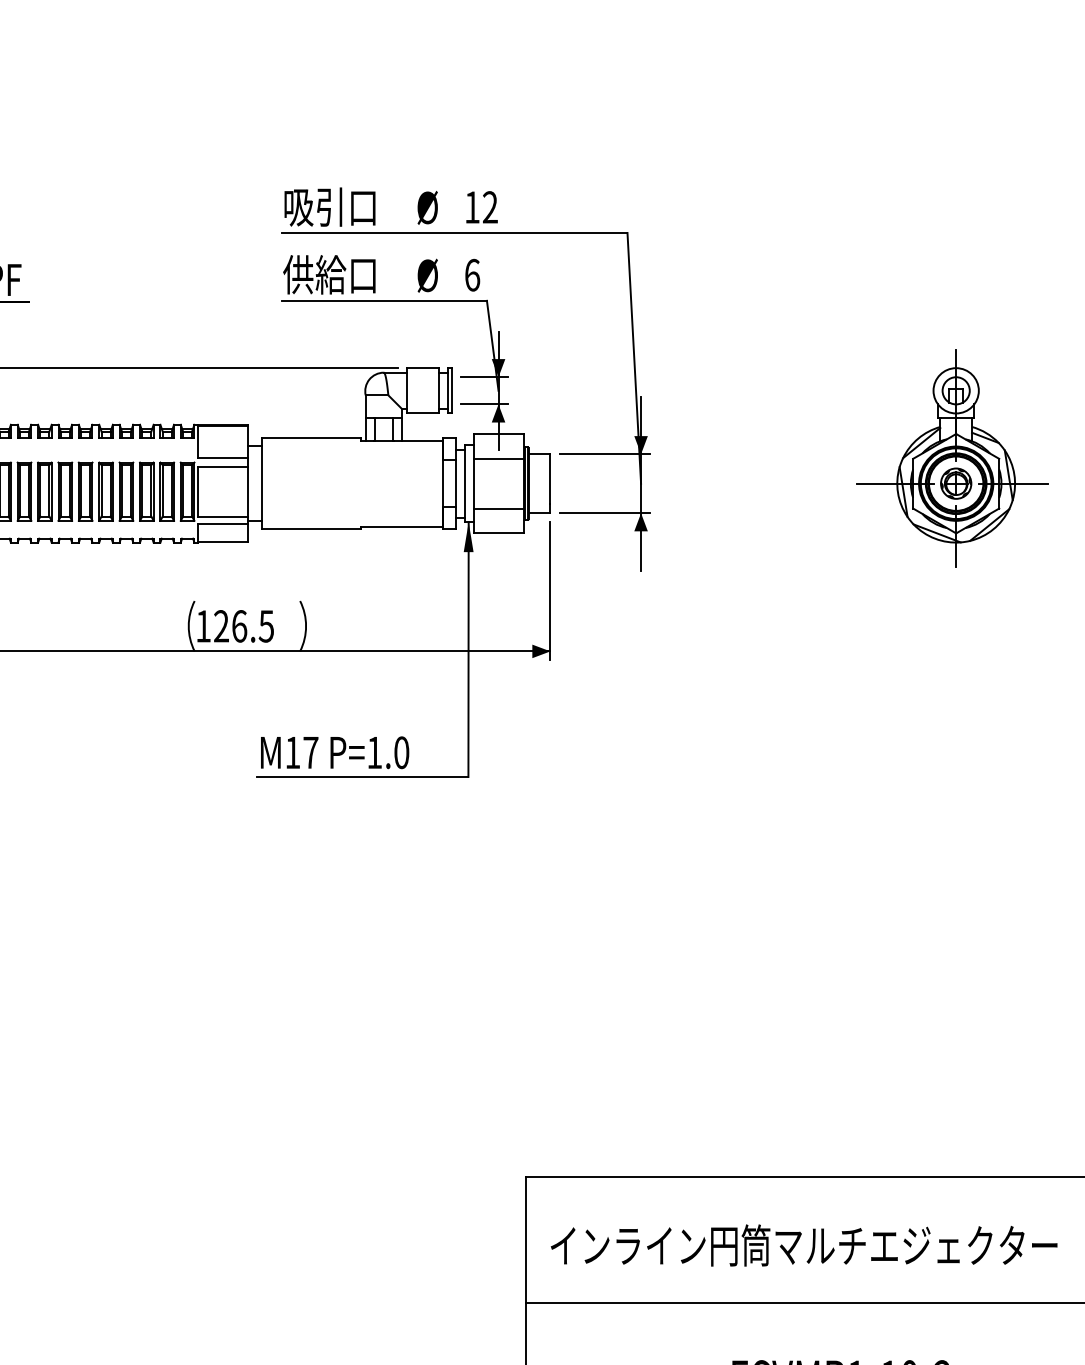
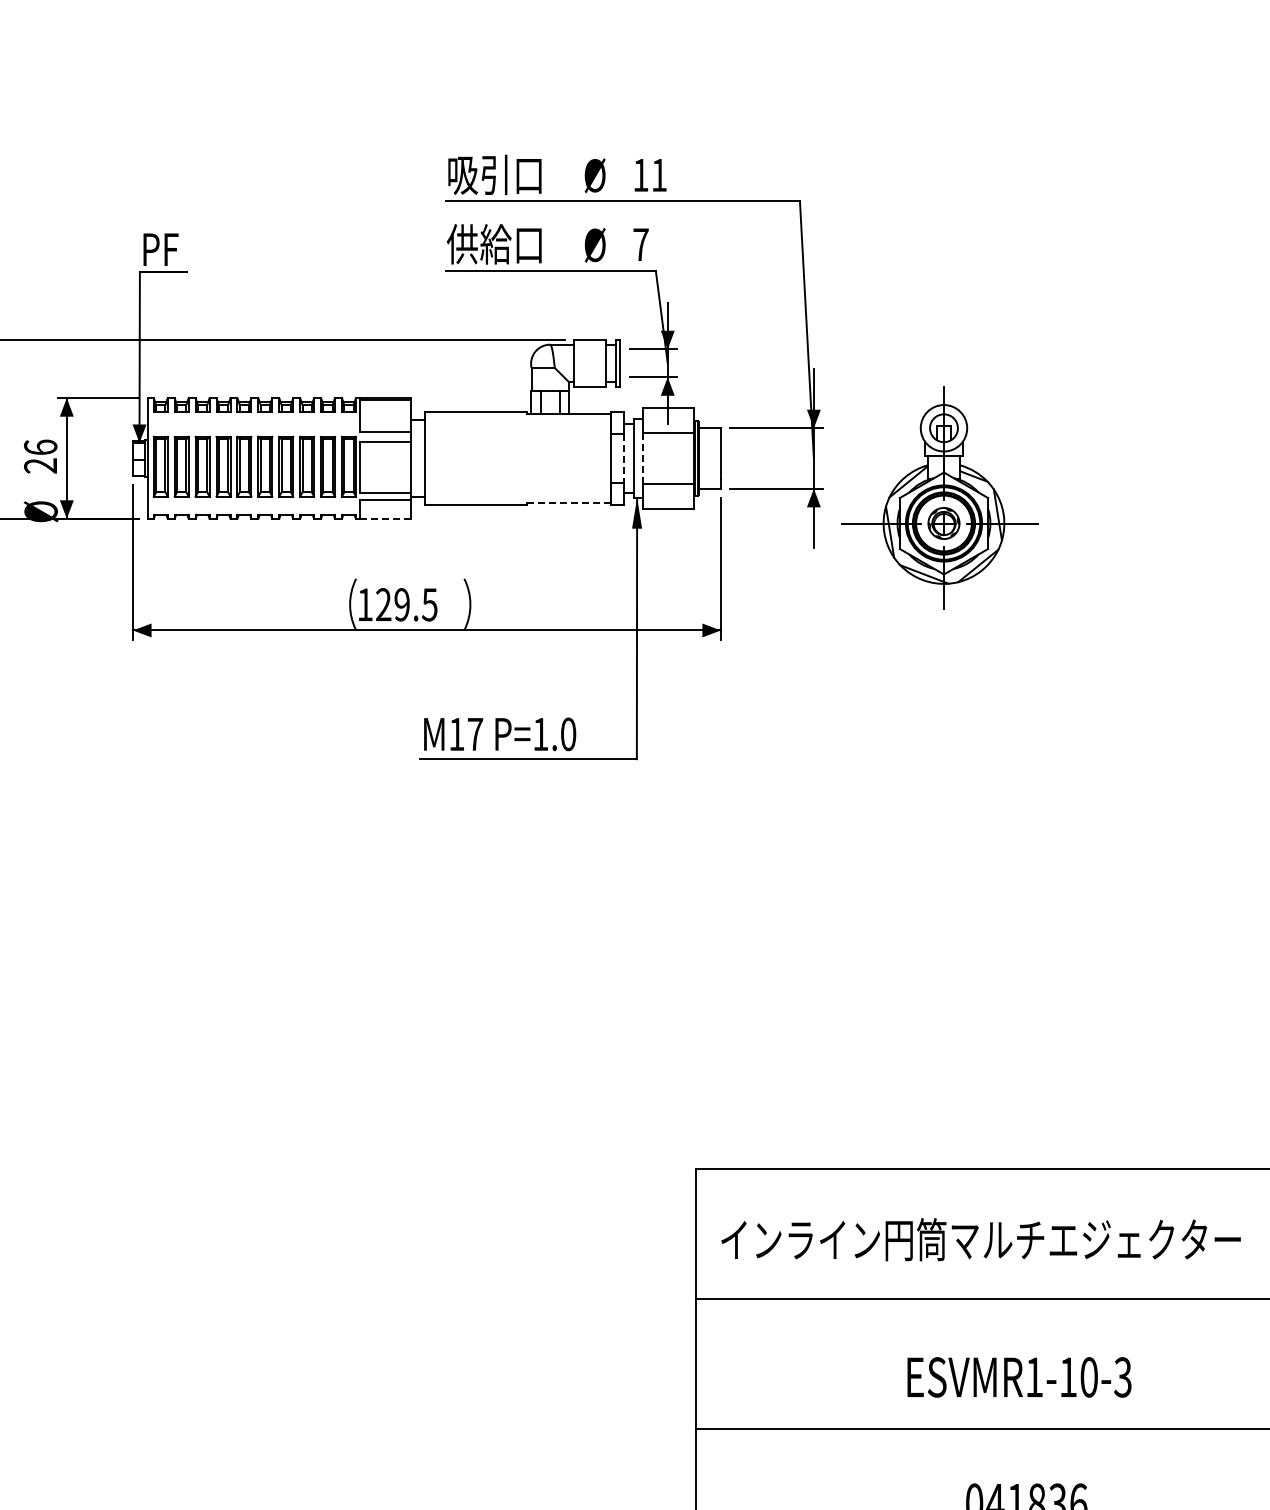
text: (489, 206) -> (658, 174), 12 -> 11
text: (471, 274) -> (640, 244), 6 -> 7
part: (951, 458) -> (939, 497), moved
line: (456, 483) -> (624, 458), solid -> dashed
line: (474, 484) -> (643, 459), solid -> dashed
line: (401, 526) -> (568, 502), solid -> dashed
line: (223, 542) -> (385, 518), solid -> dashed
text: (239, 626) -> (402, 604), 126.5 -> 129.5

